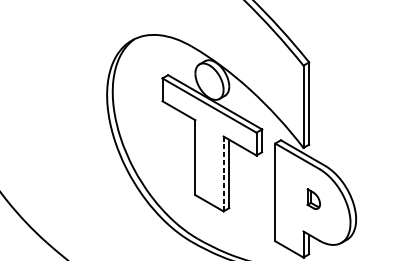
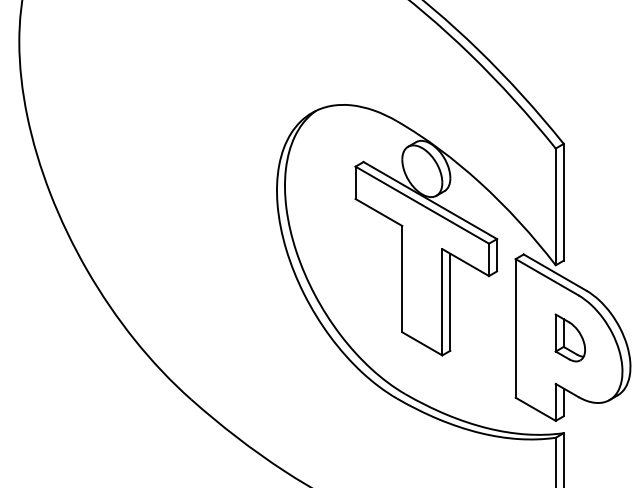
line: (223, 173) -> (442, 301), dashed -> solid
part: (313, 198) -> (570, 337), size x1.67

